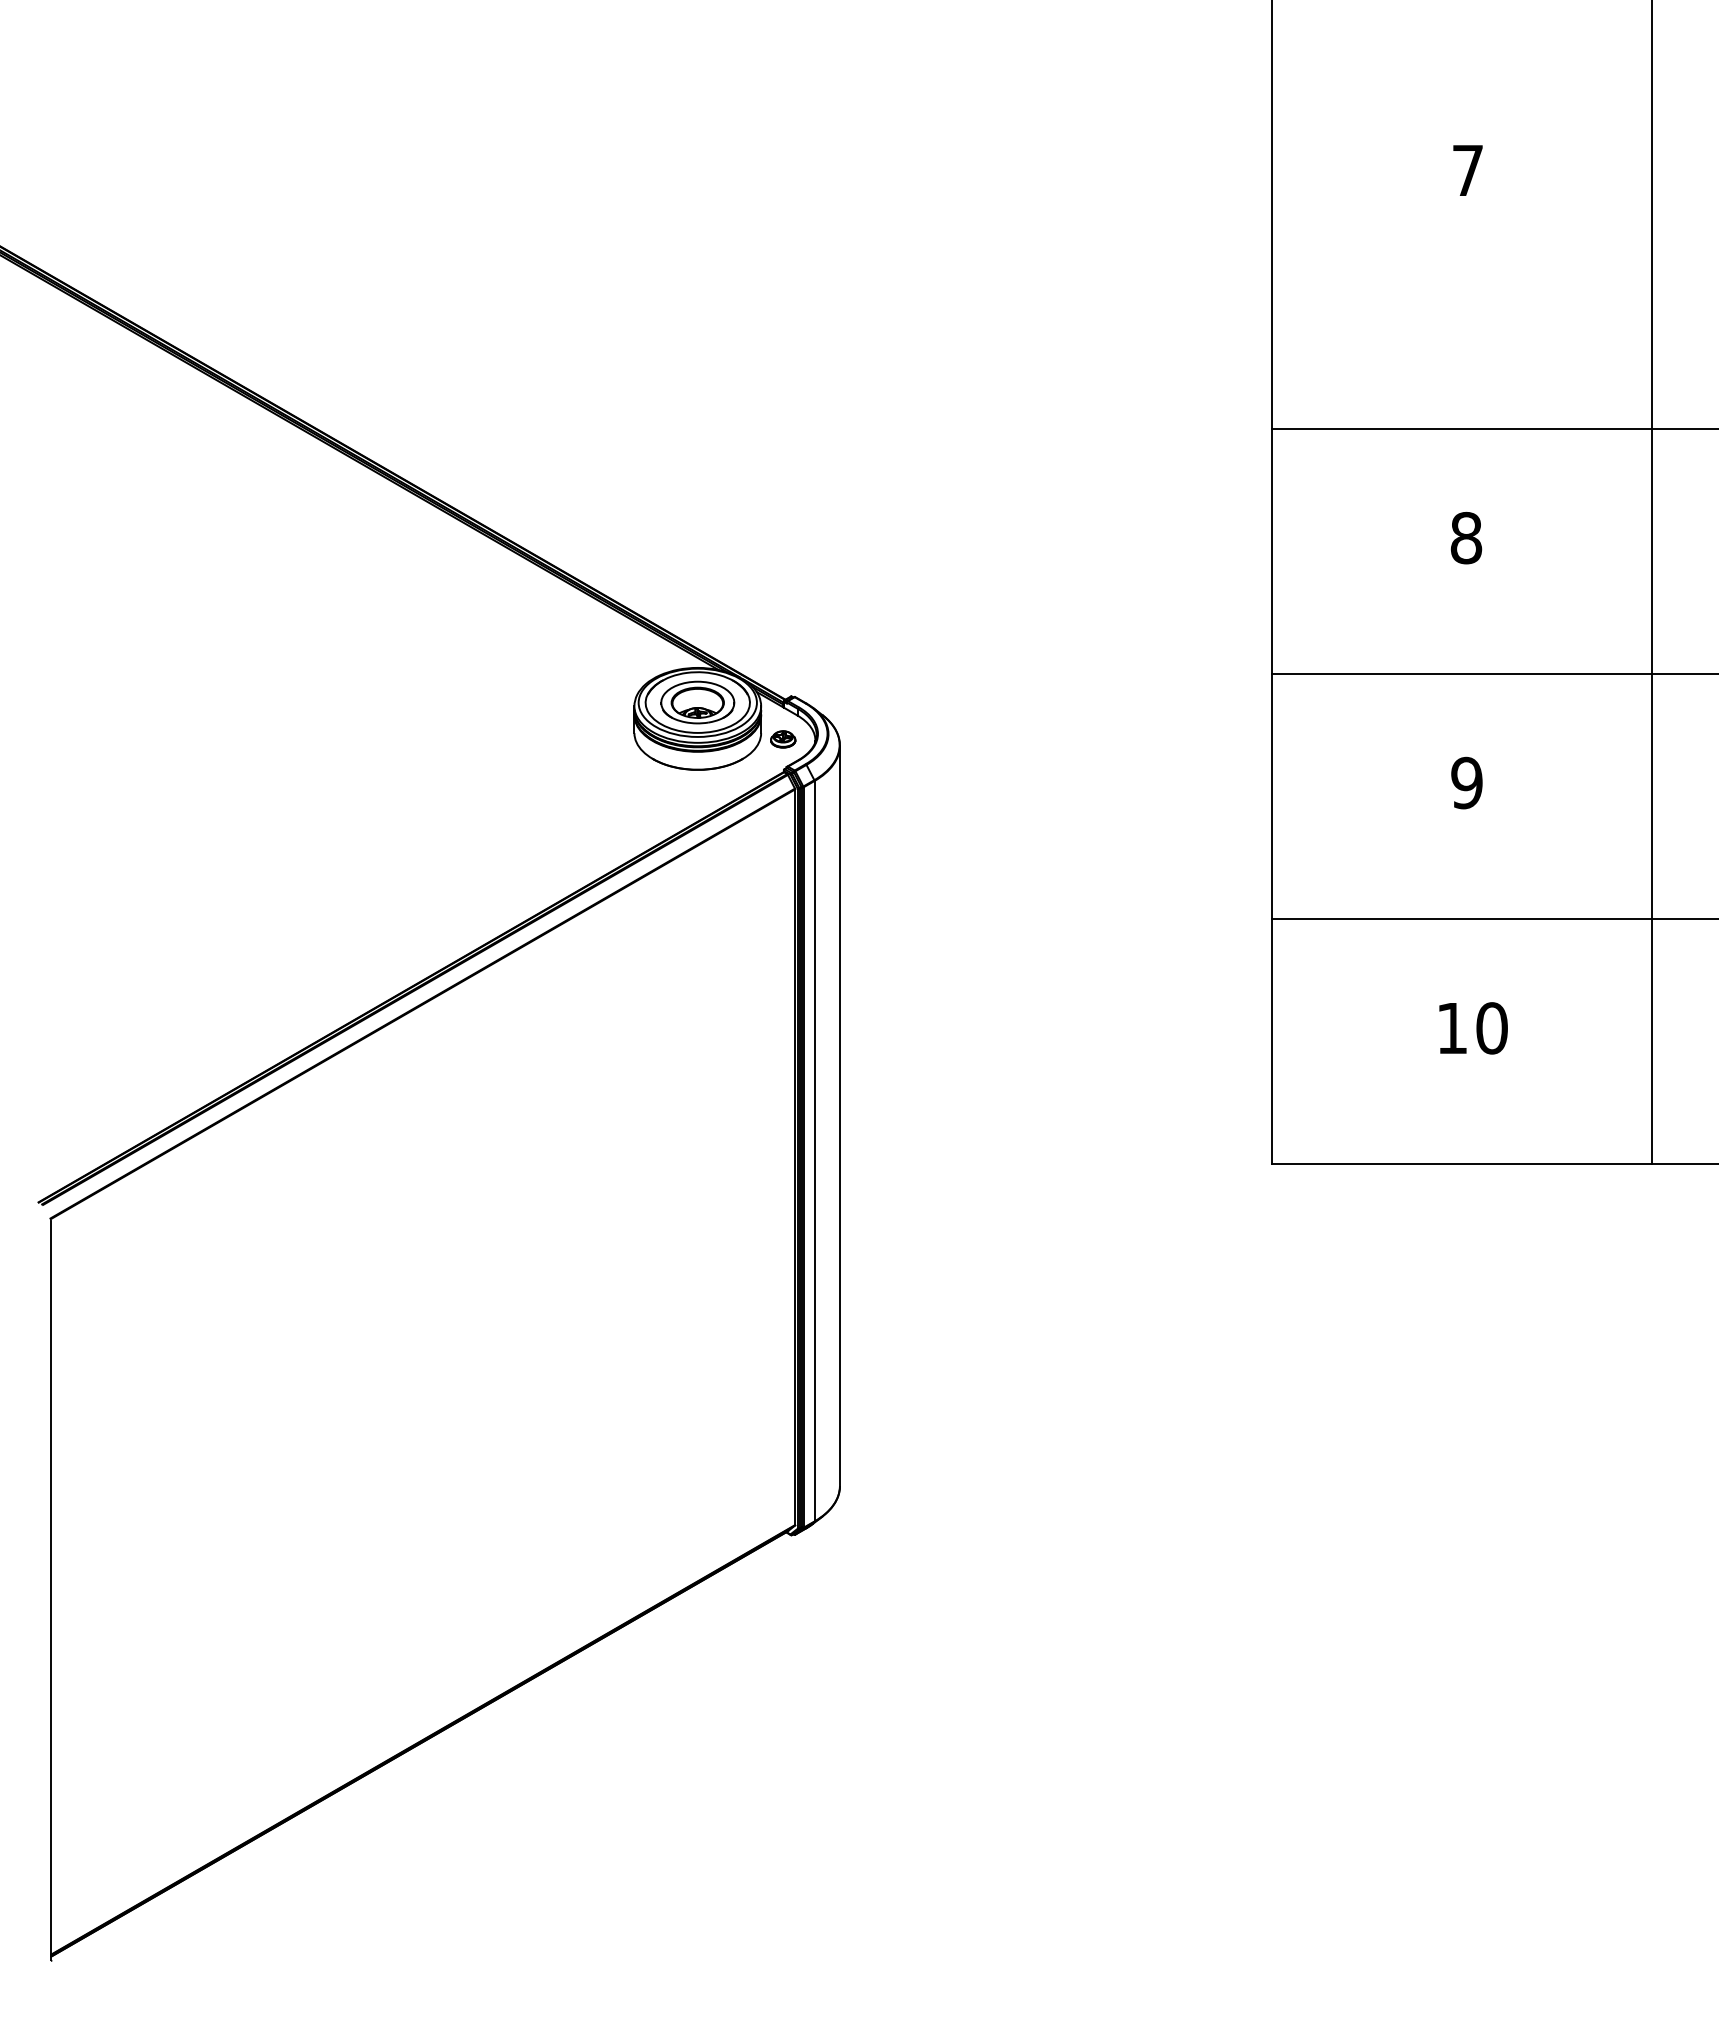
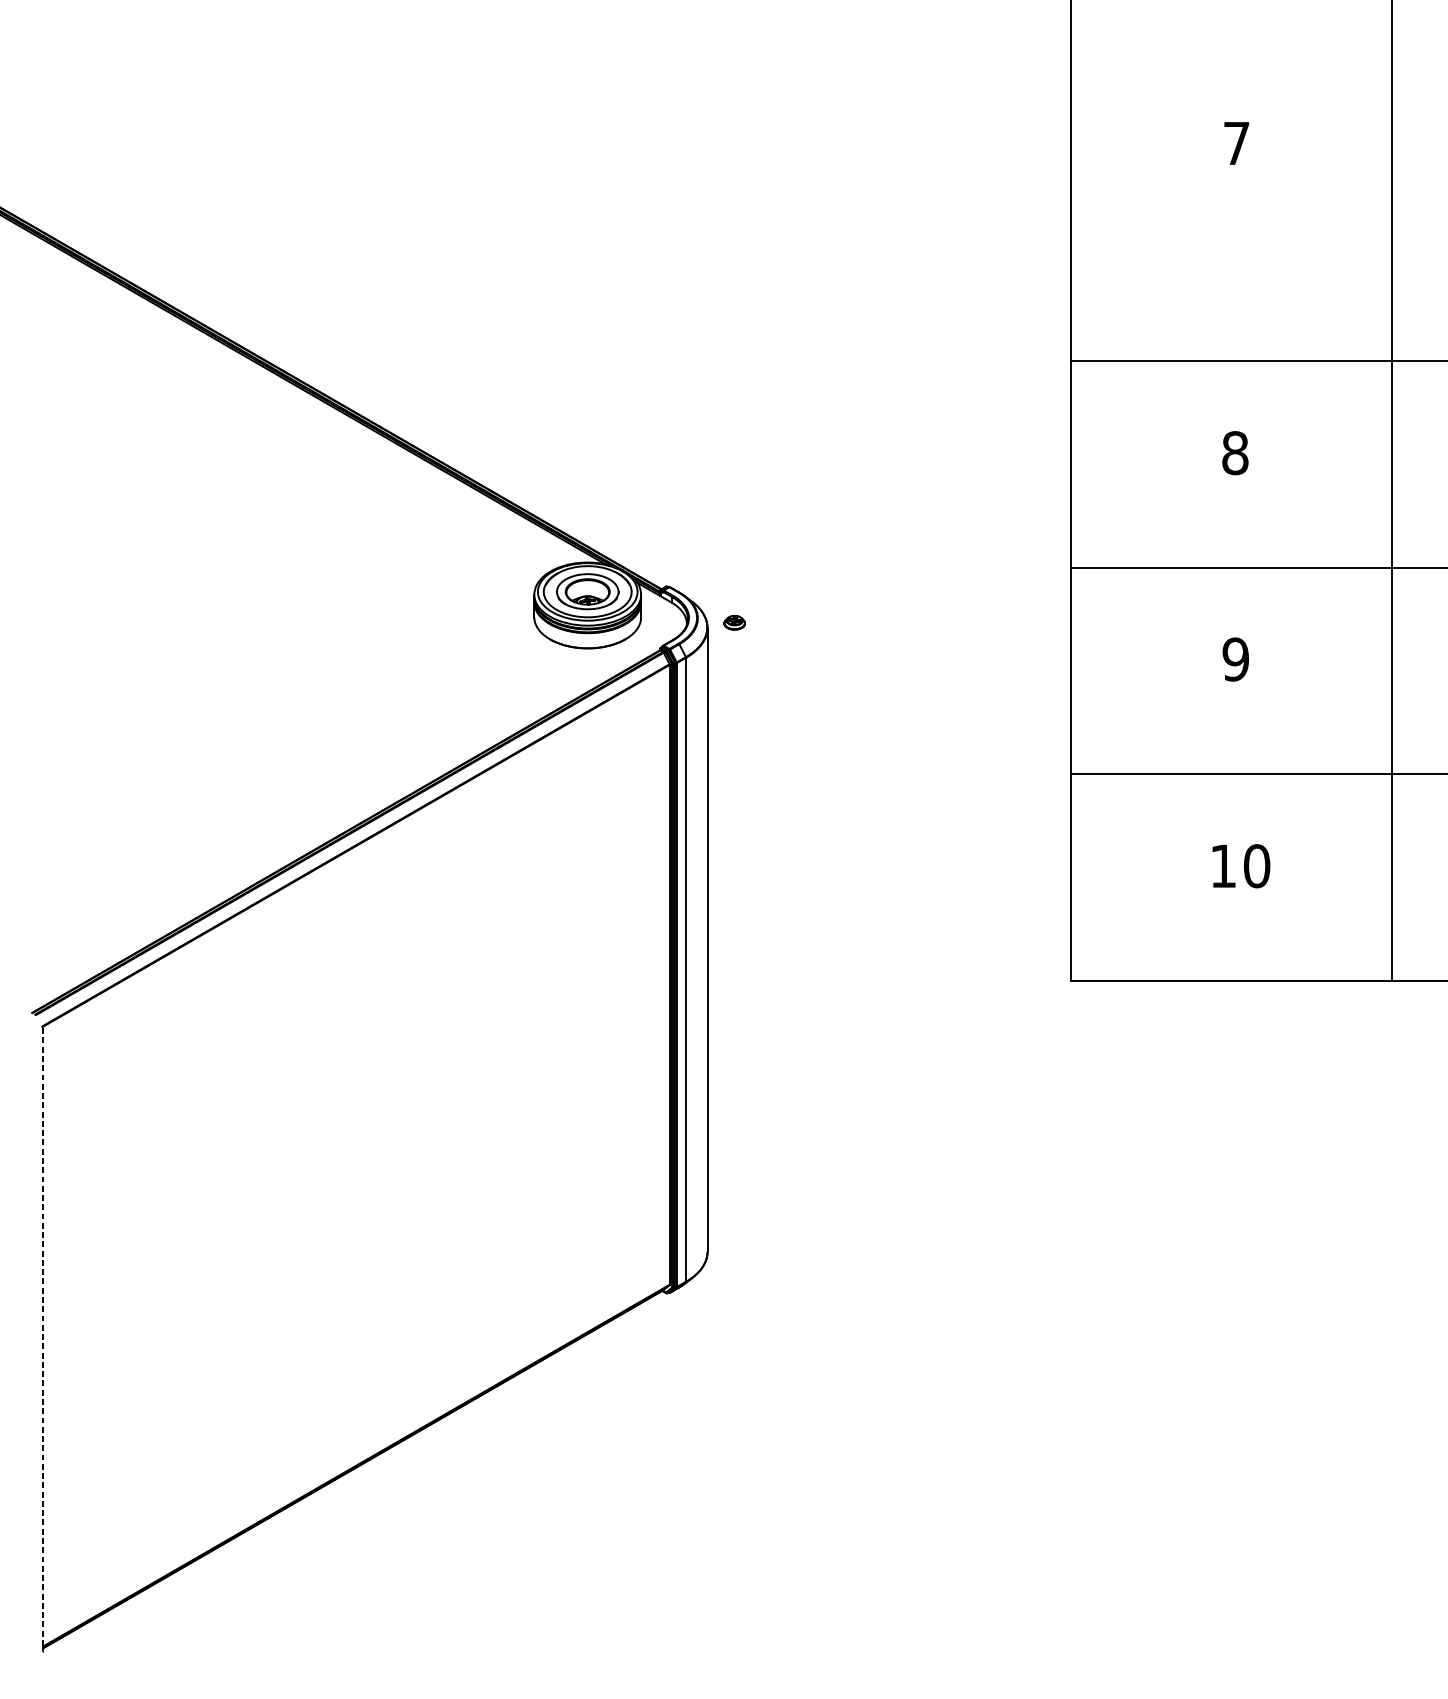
part: (783, 739) -> (734, 622), moved
line: (51, 1590) -> (43, 1339), solid -> dashed

